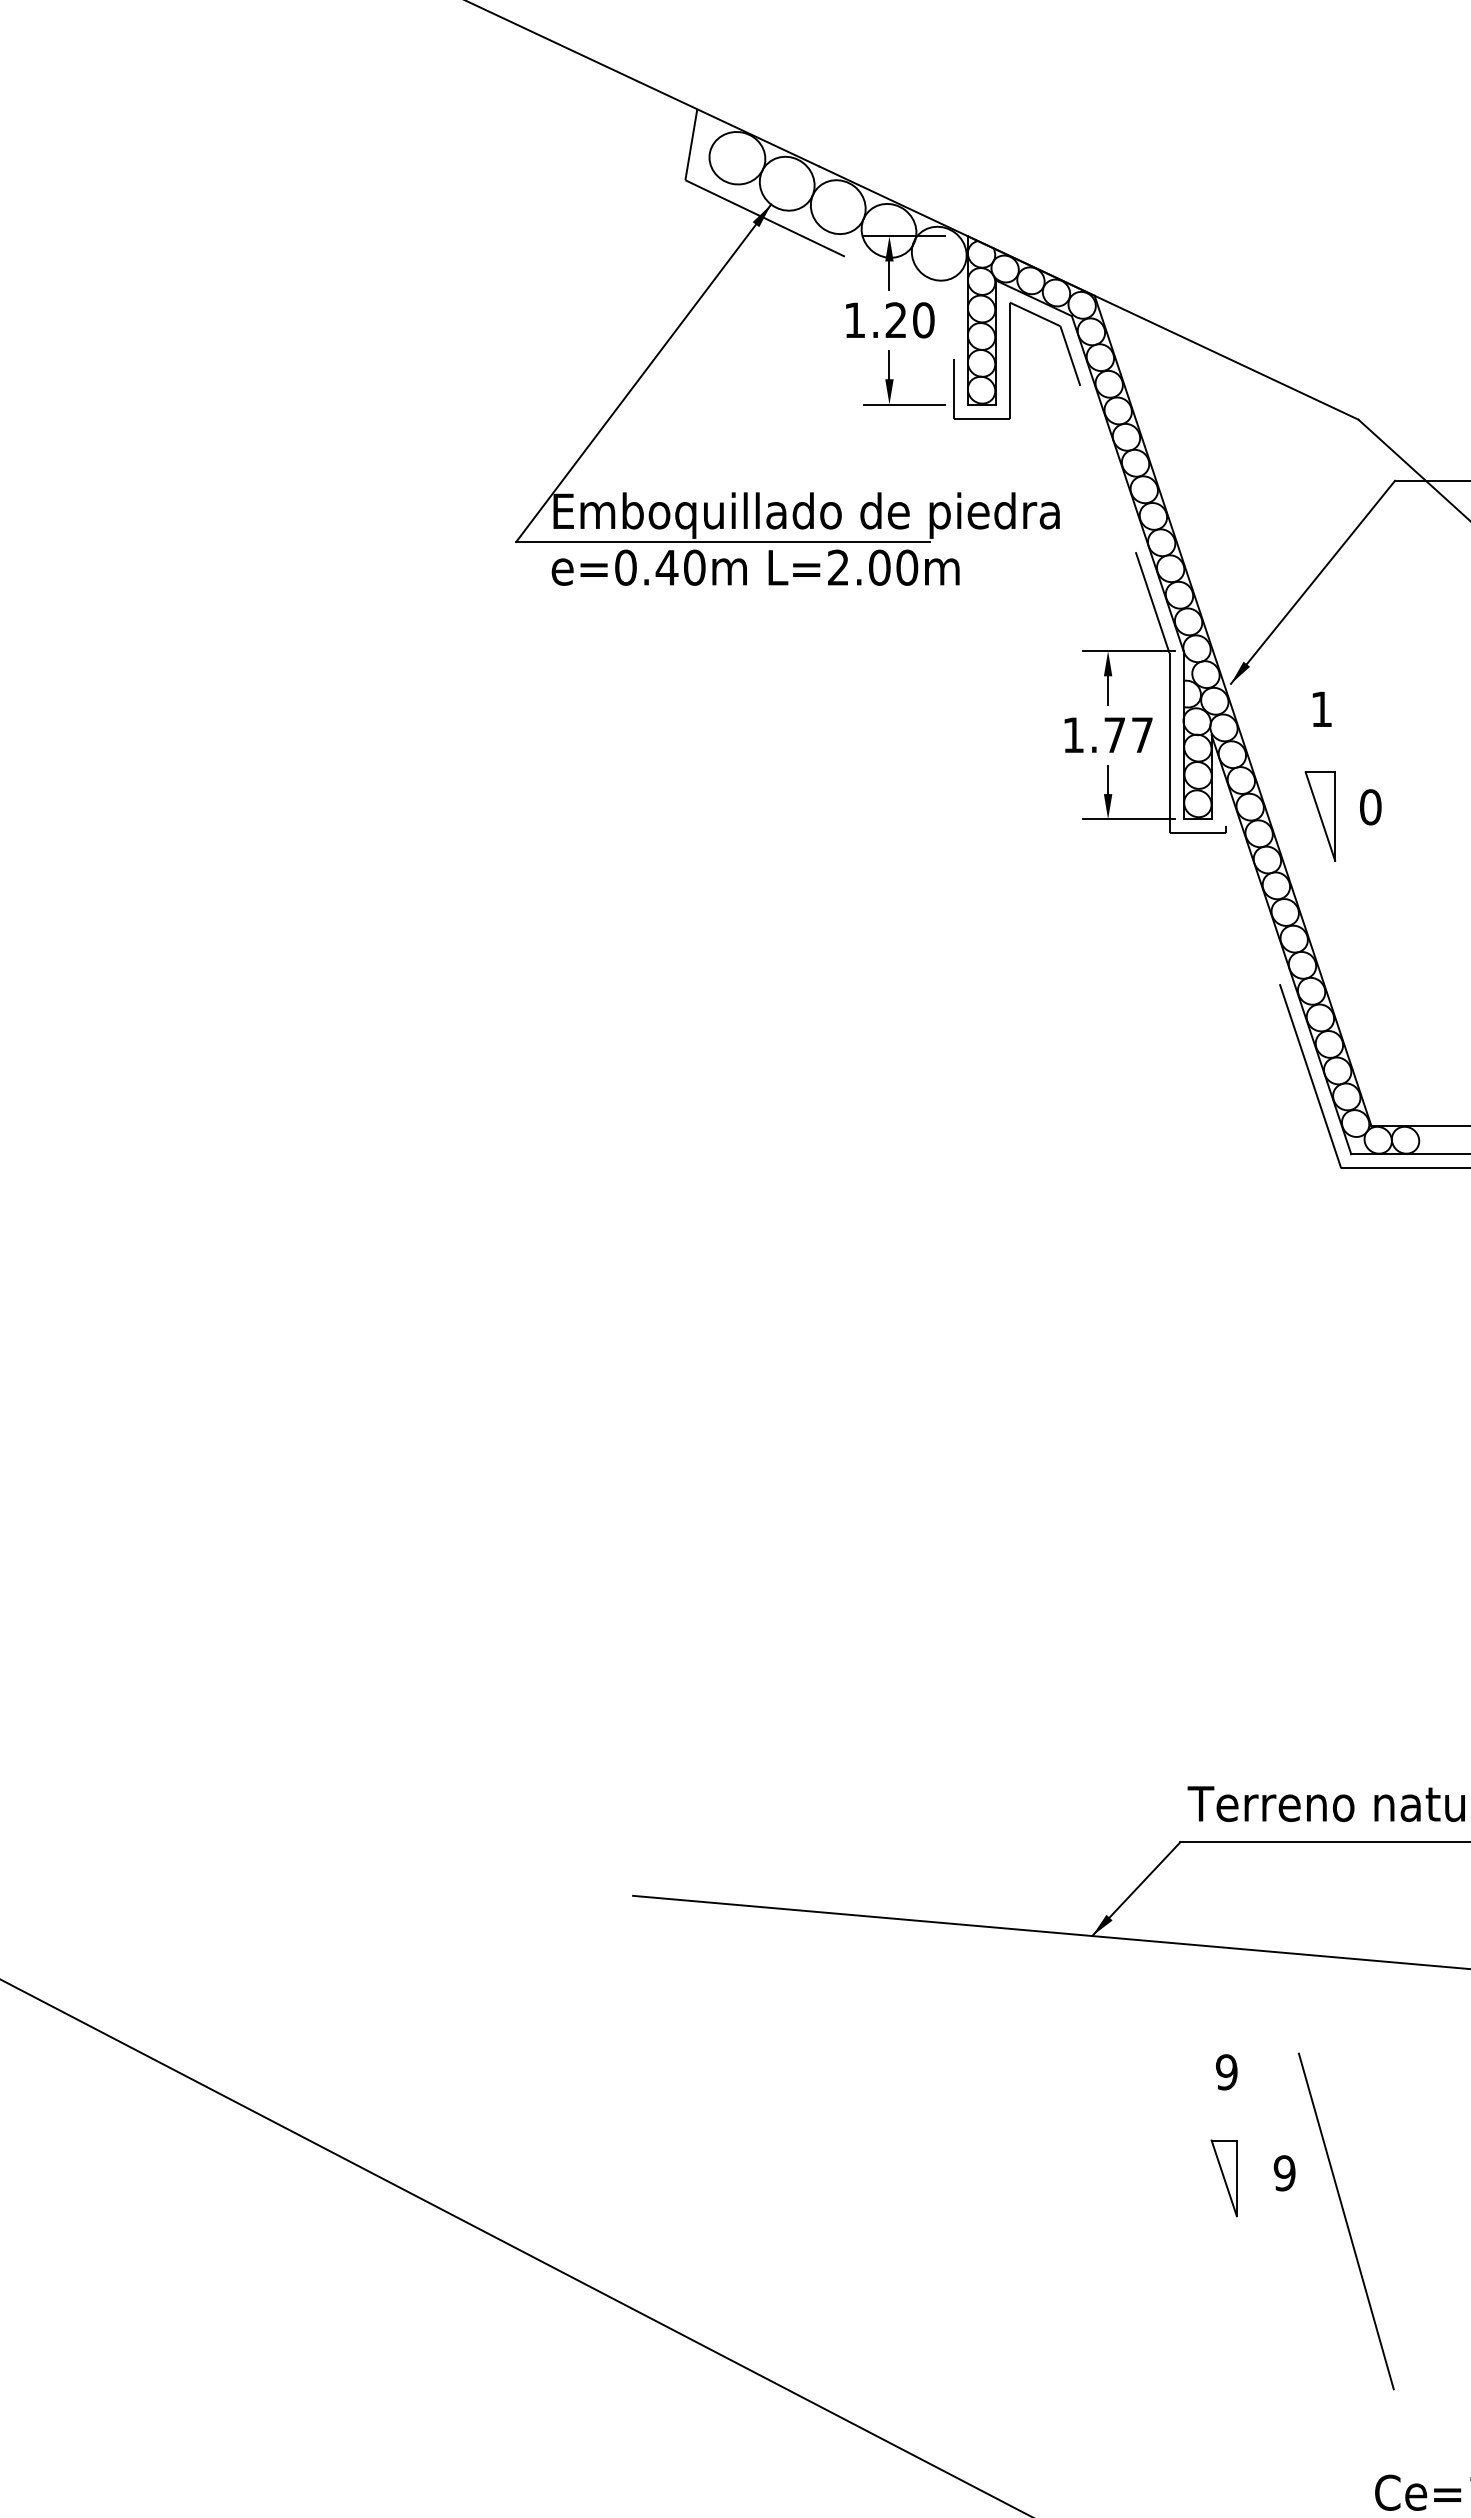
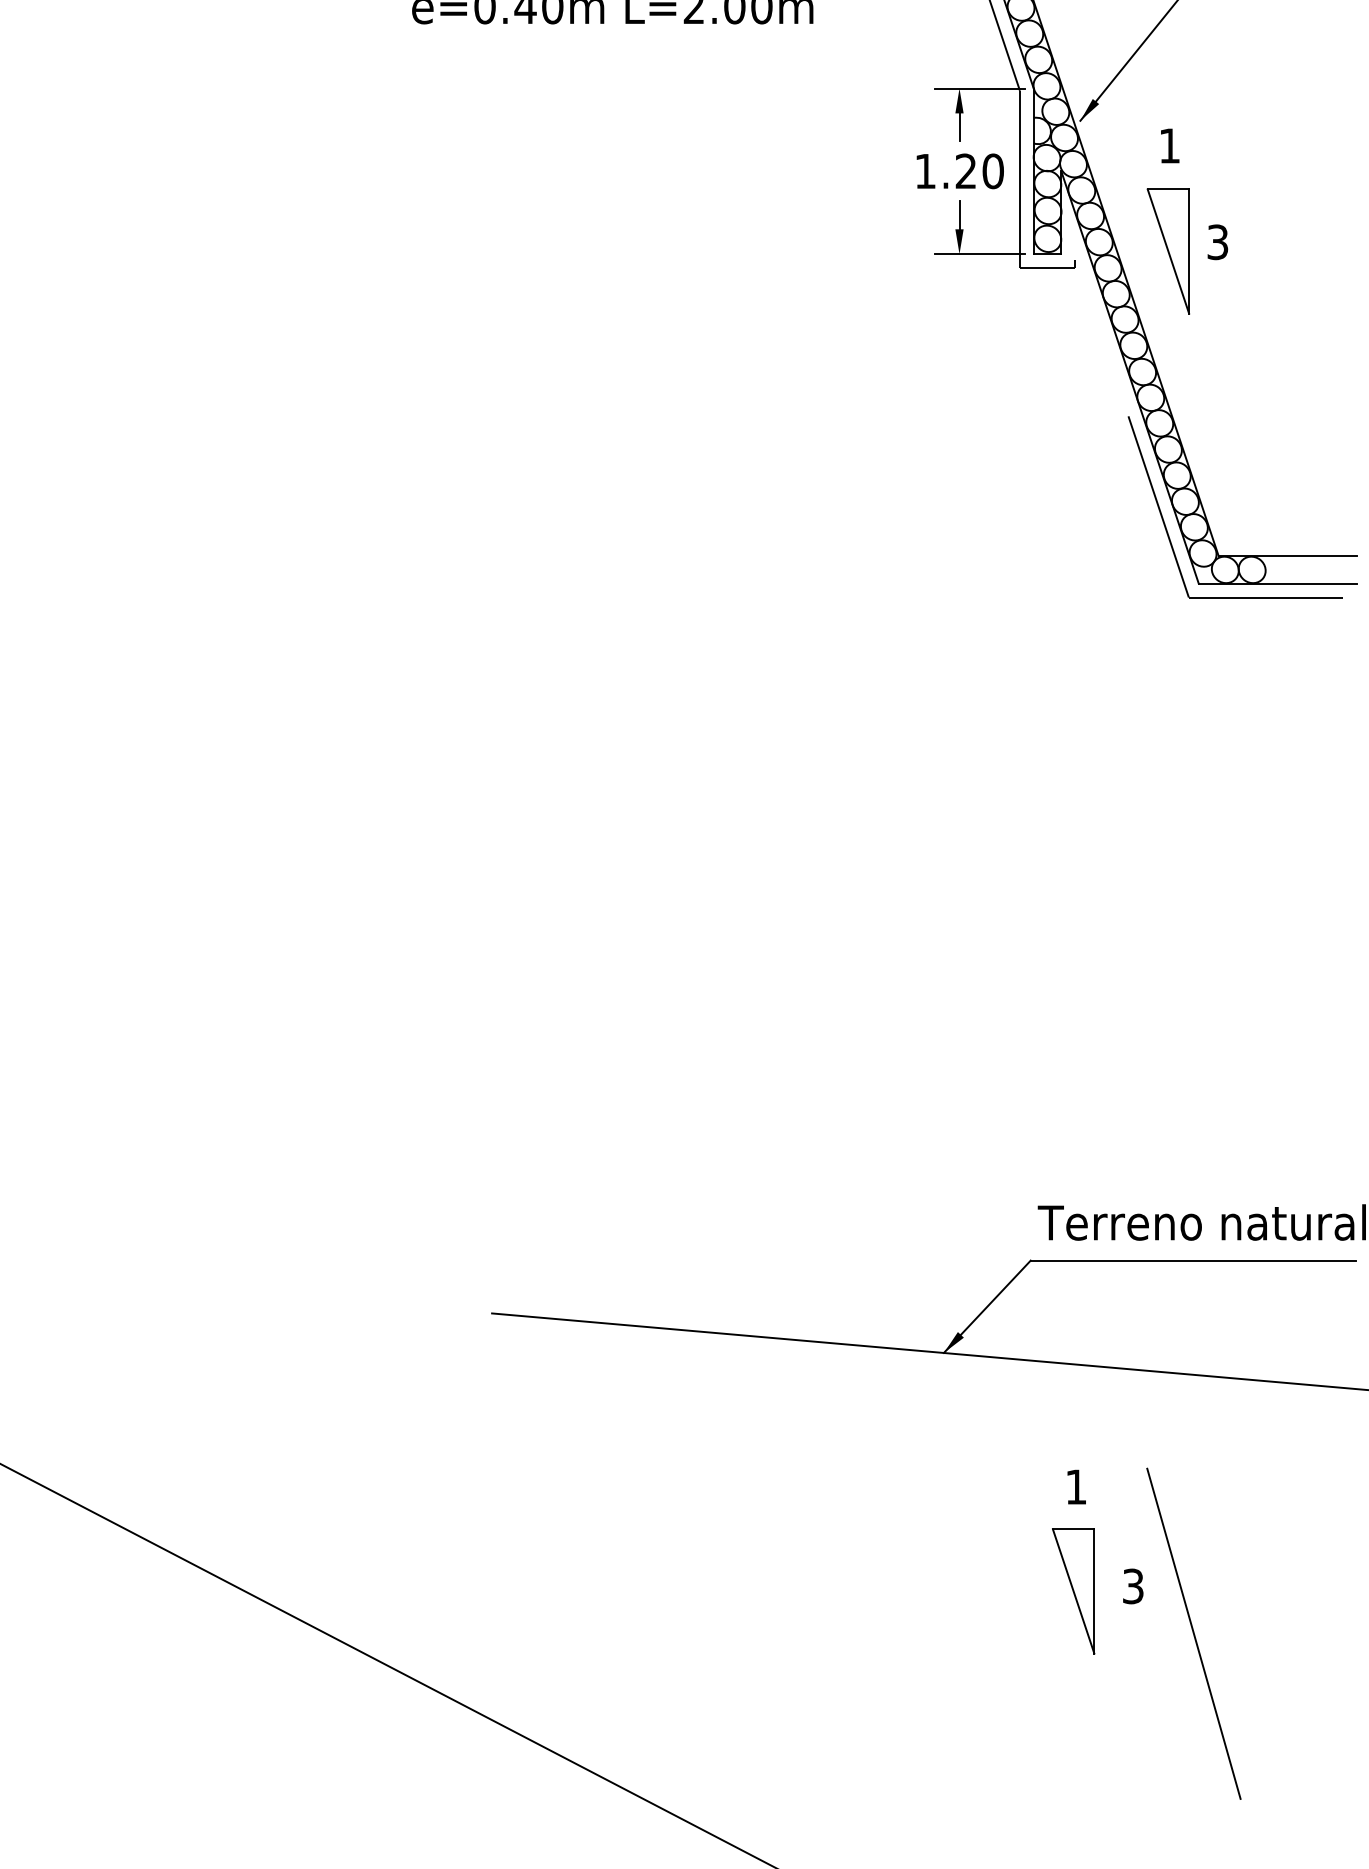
text: (1128, 735) -> (979, 171), 1.77 -> 1.20
text: (1370, 807) -> (1217, 242), 0 -> 3
part: (1320, 816) -> (1168, 251), size x1.43
text: (1226, 2072) -> (1076, 1487), 9 -> 1
text: (1284, 2173) -> (1133, 1586), 9 -> 3
part: (1224, 2178) -> (1074, 1591), size x1.67

